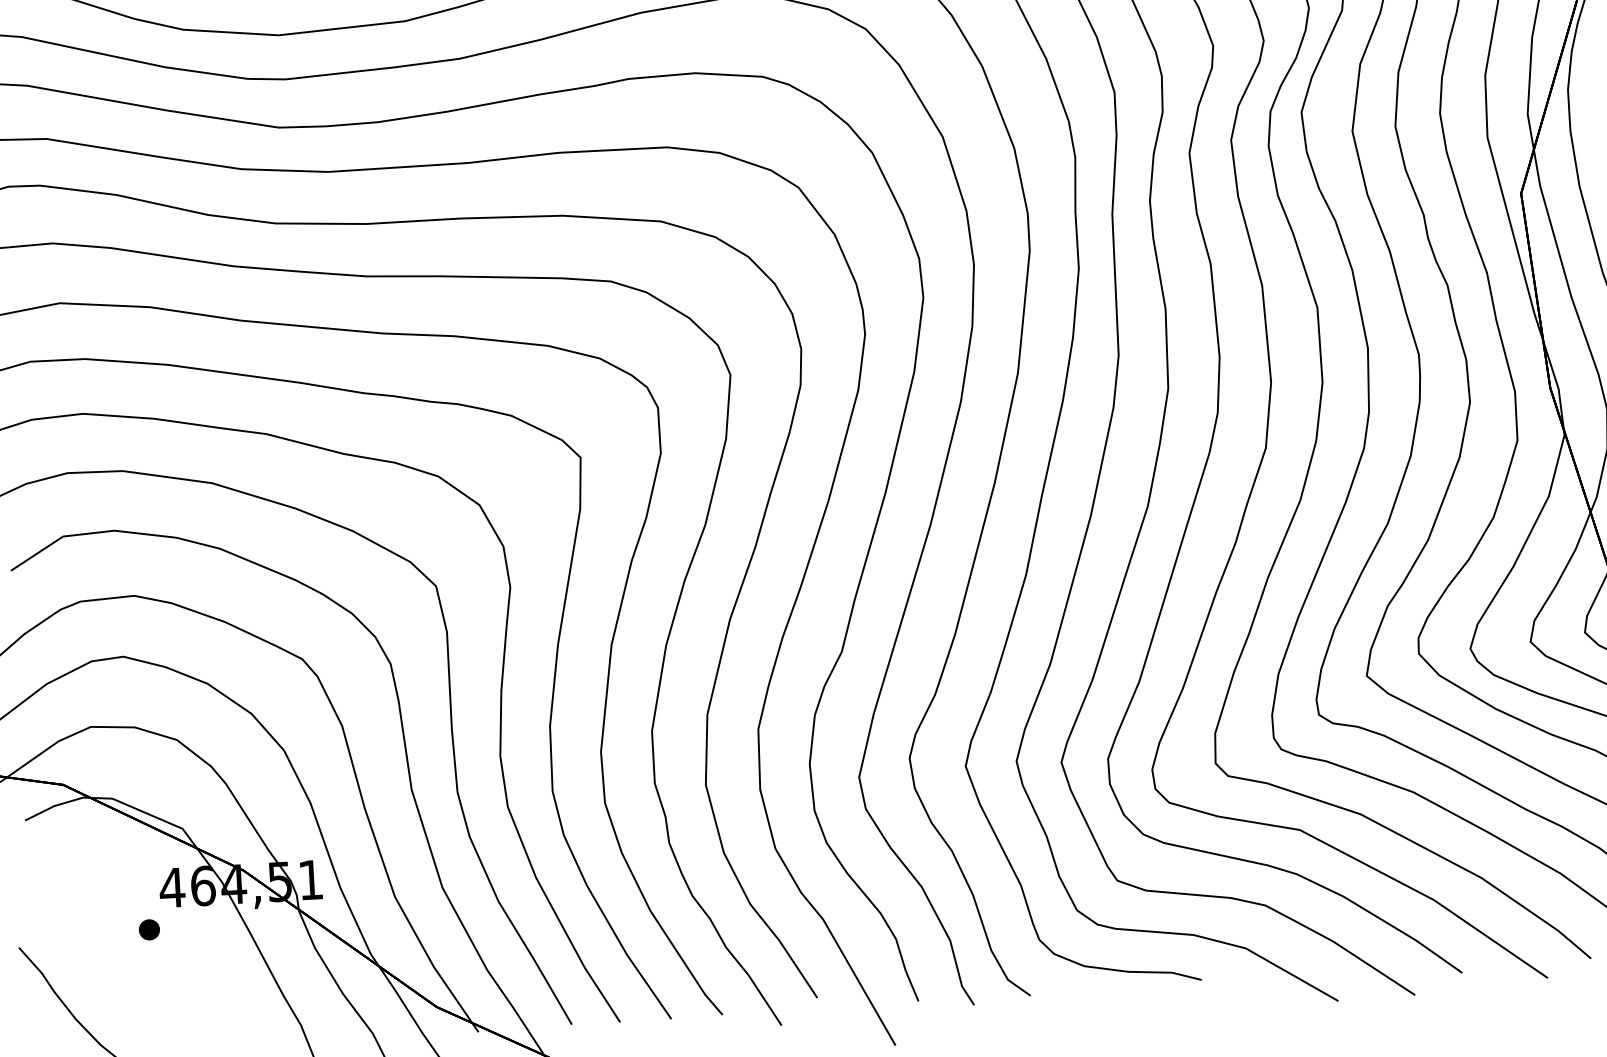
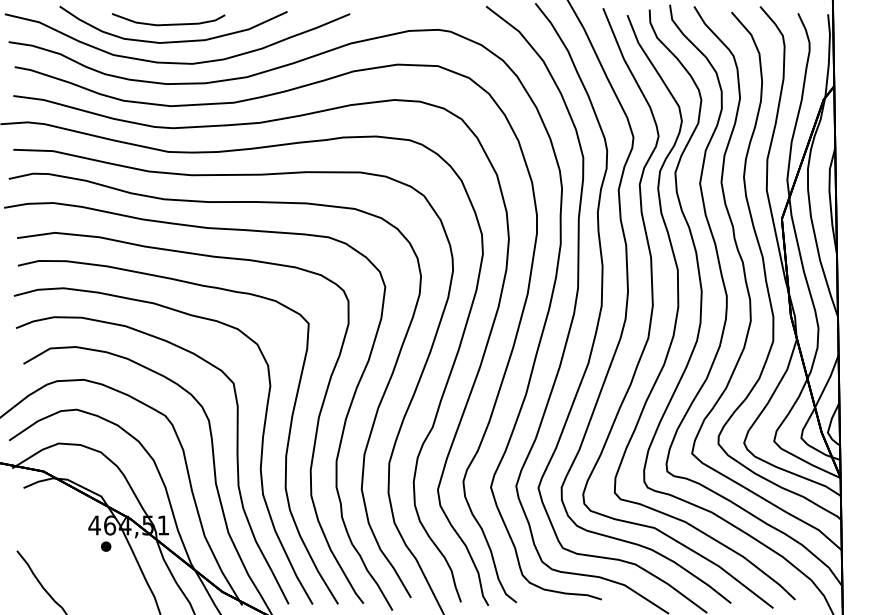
part: (150, 929) -> (106, 546), moved

